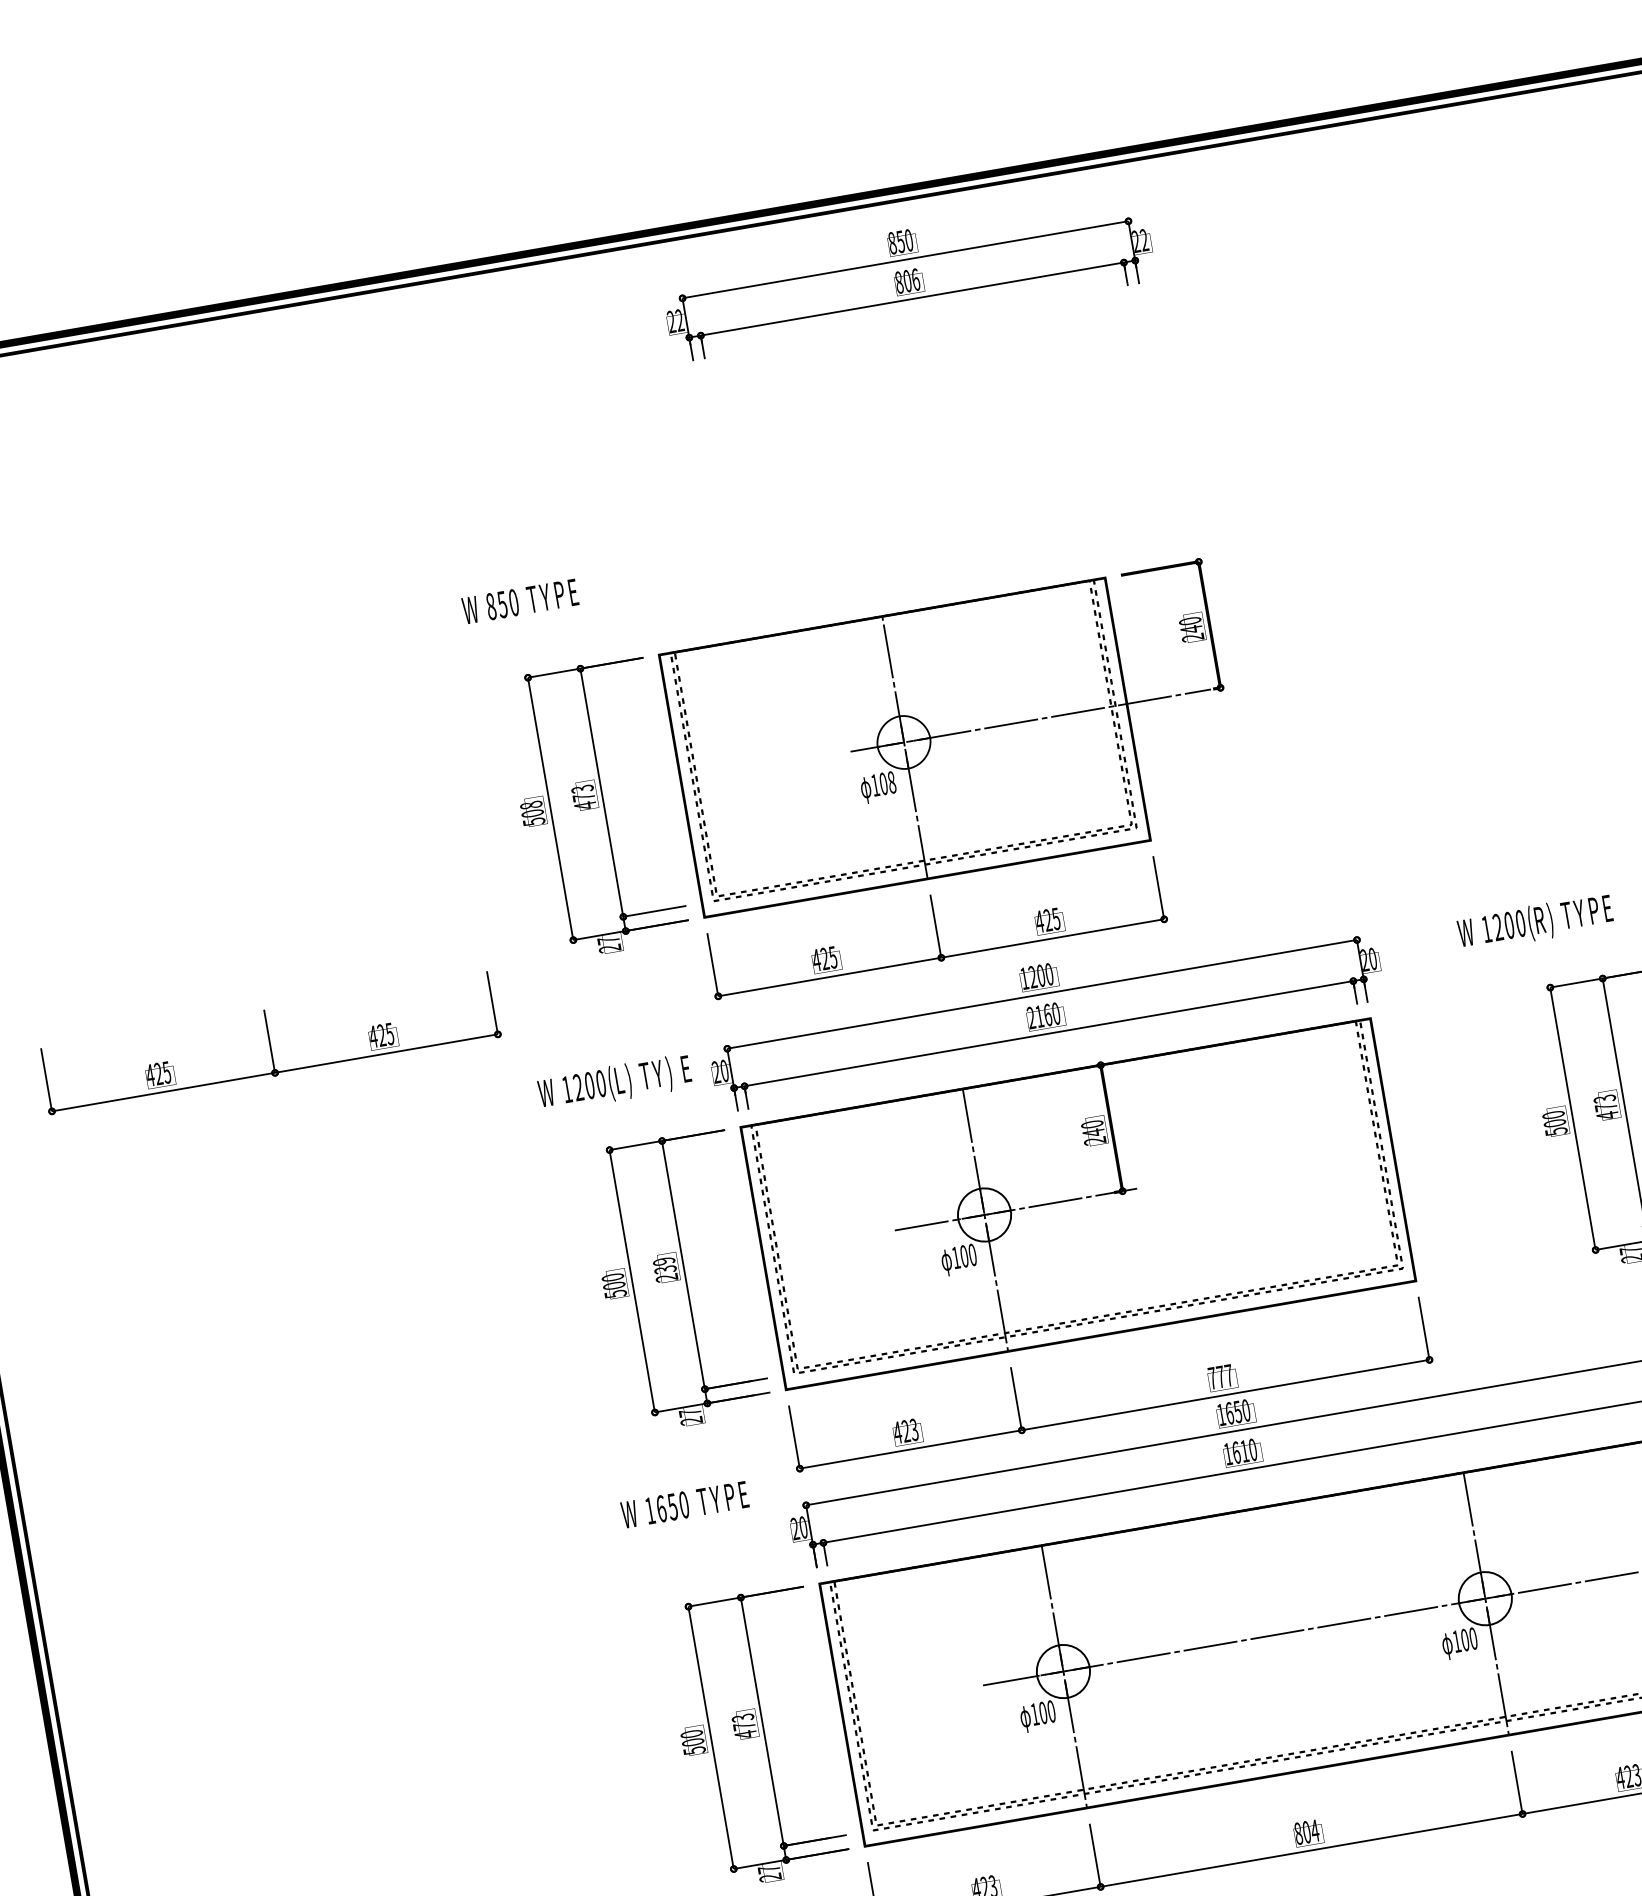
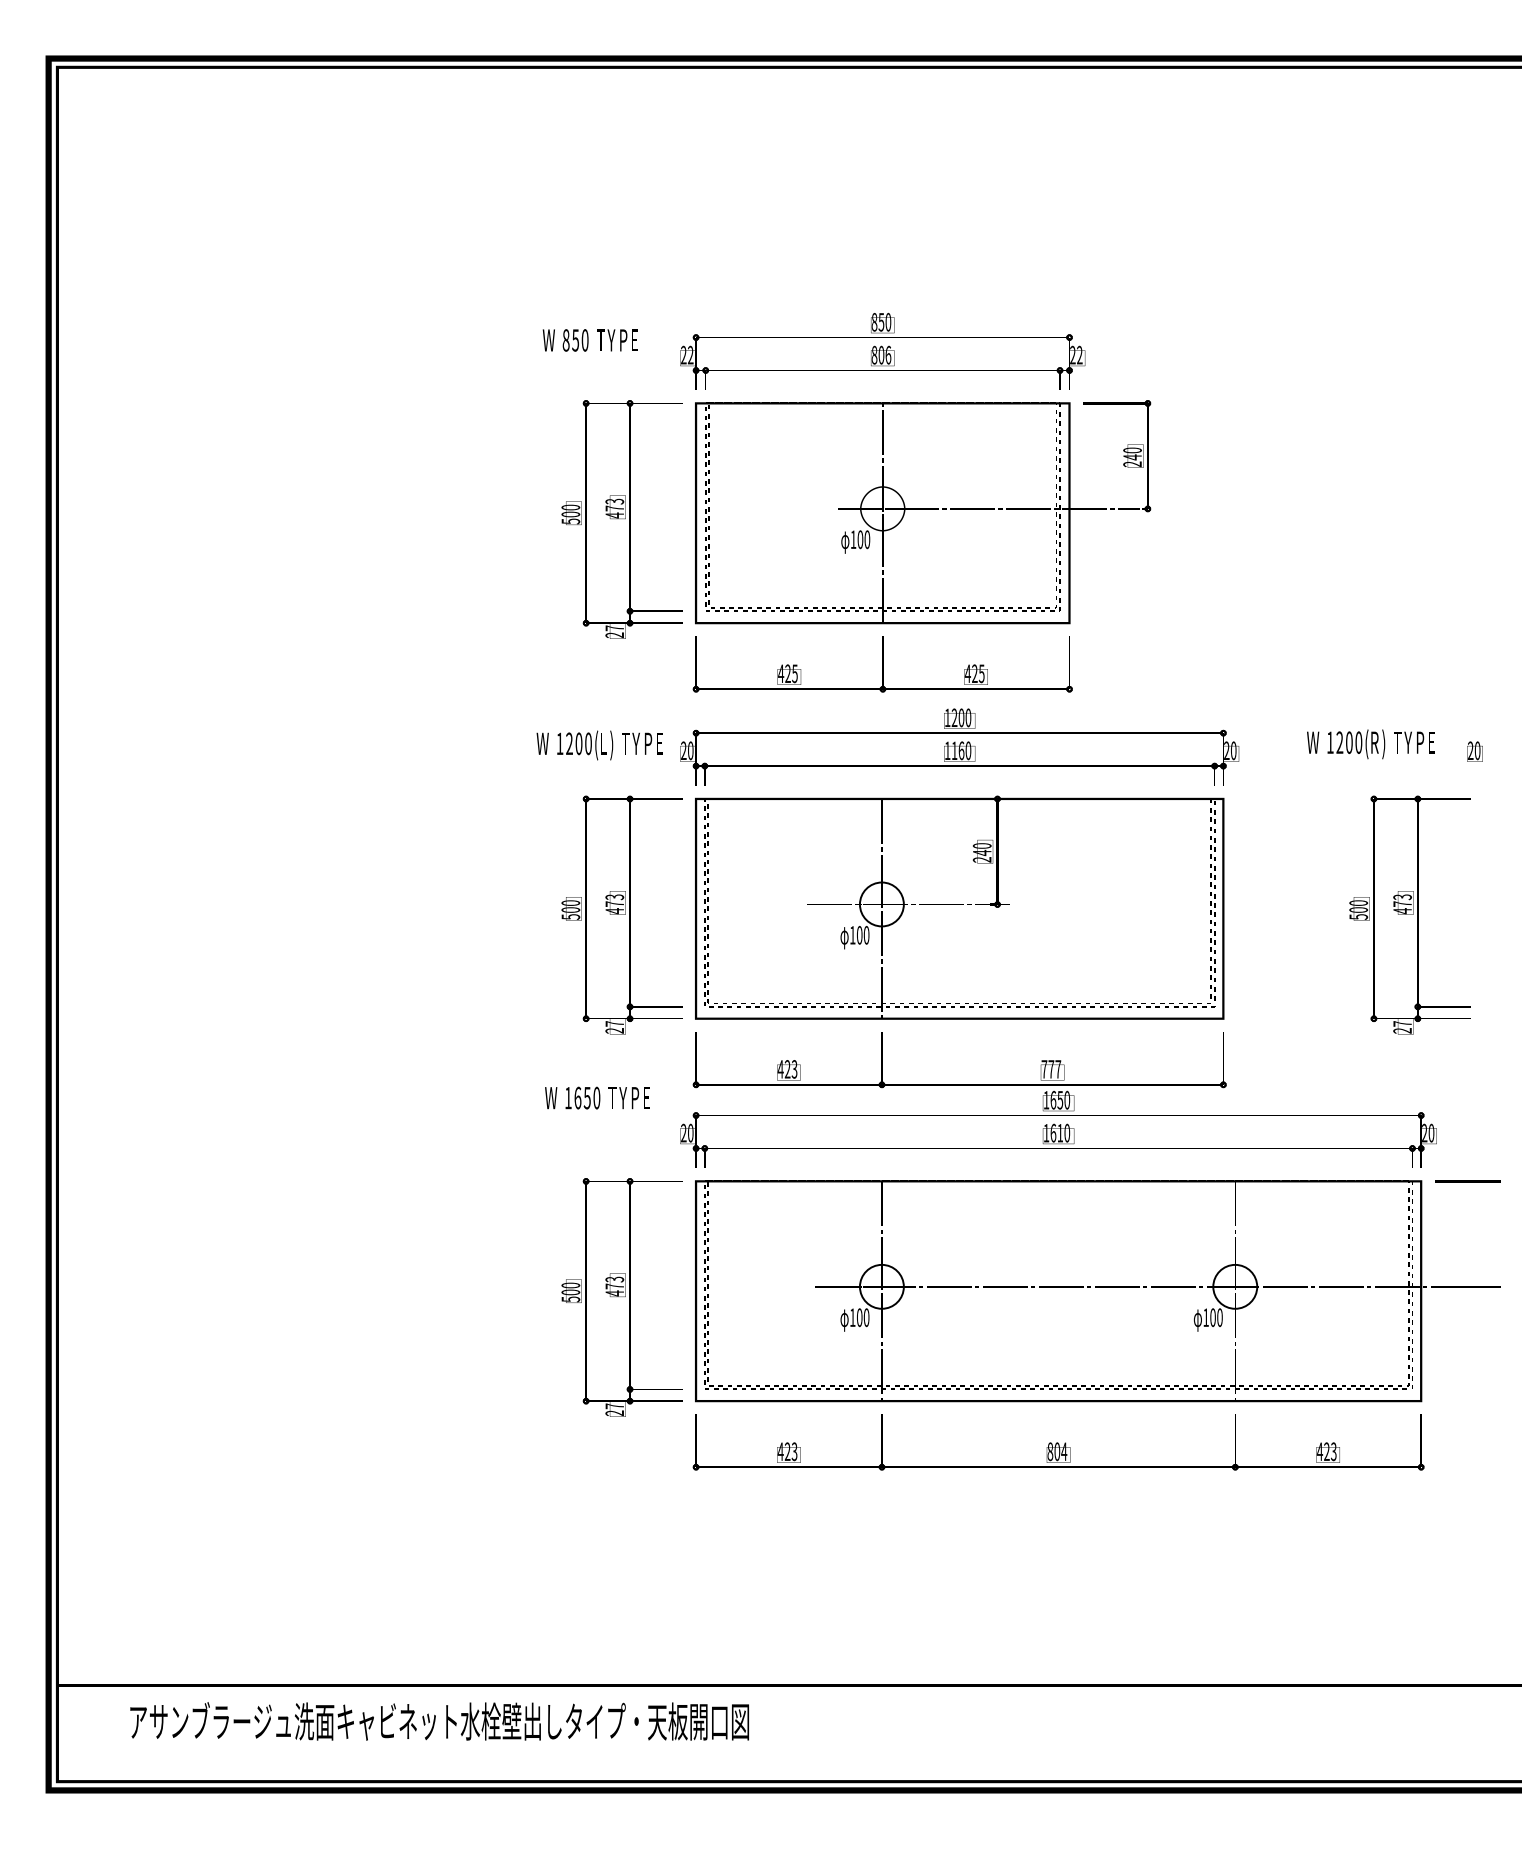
part: (907, 275) -> (882, 350), moved
text: (892, 782) -> (867, 539), 108 -> 100
text: (530, 805) -> (570, 507), 508 -> 500
text: (1031, 1017) -> (947, 750), 2160 -> 1160
part: (269, 1043) -> (324, 664), removed
text: (673, 1073) -> (648, 745), ) -> P
text: (665, 1270) -> (614, 904), 239 -> 473

